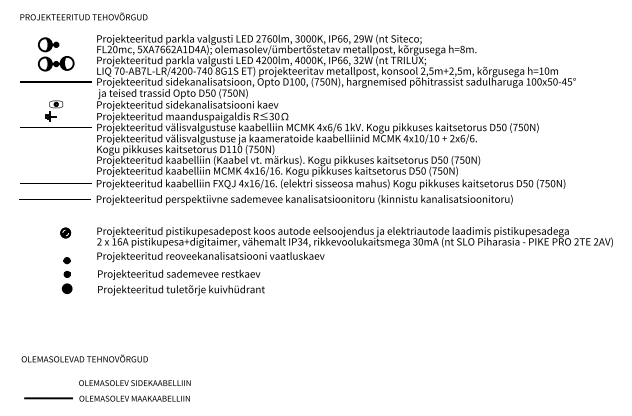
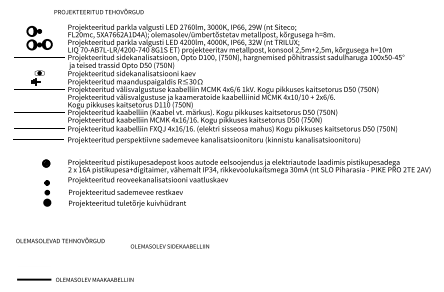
text: (83, 16) -> (98, 11), moved
text: (84, 358) -> (60, 240), moved
text: (134, 383) -> (169, 246), moved

